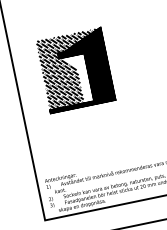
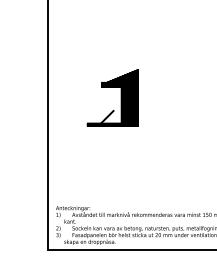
part: (75, 69) -> (112, 97), size x0.7

